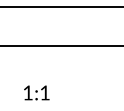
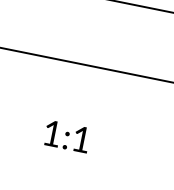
text: (36, 92) -> (67, 135), moved

